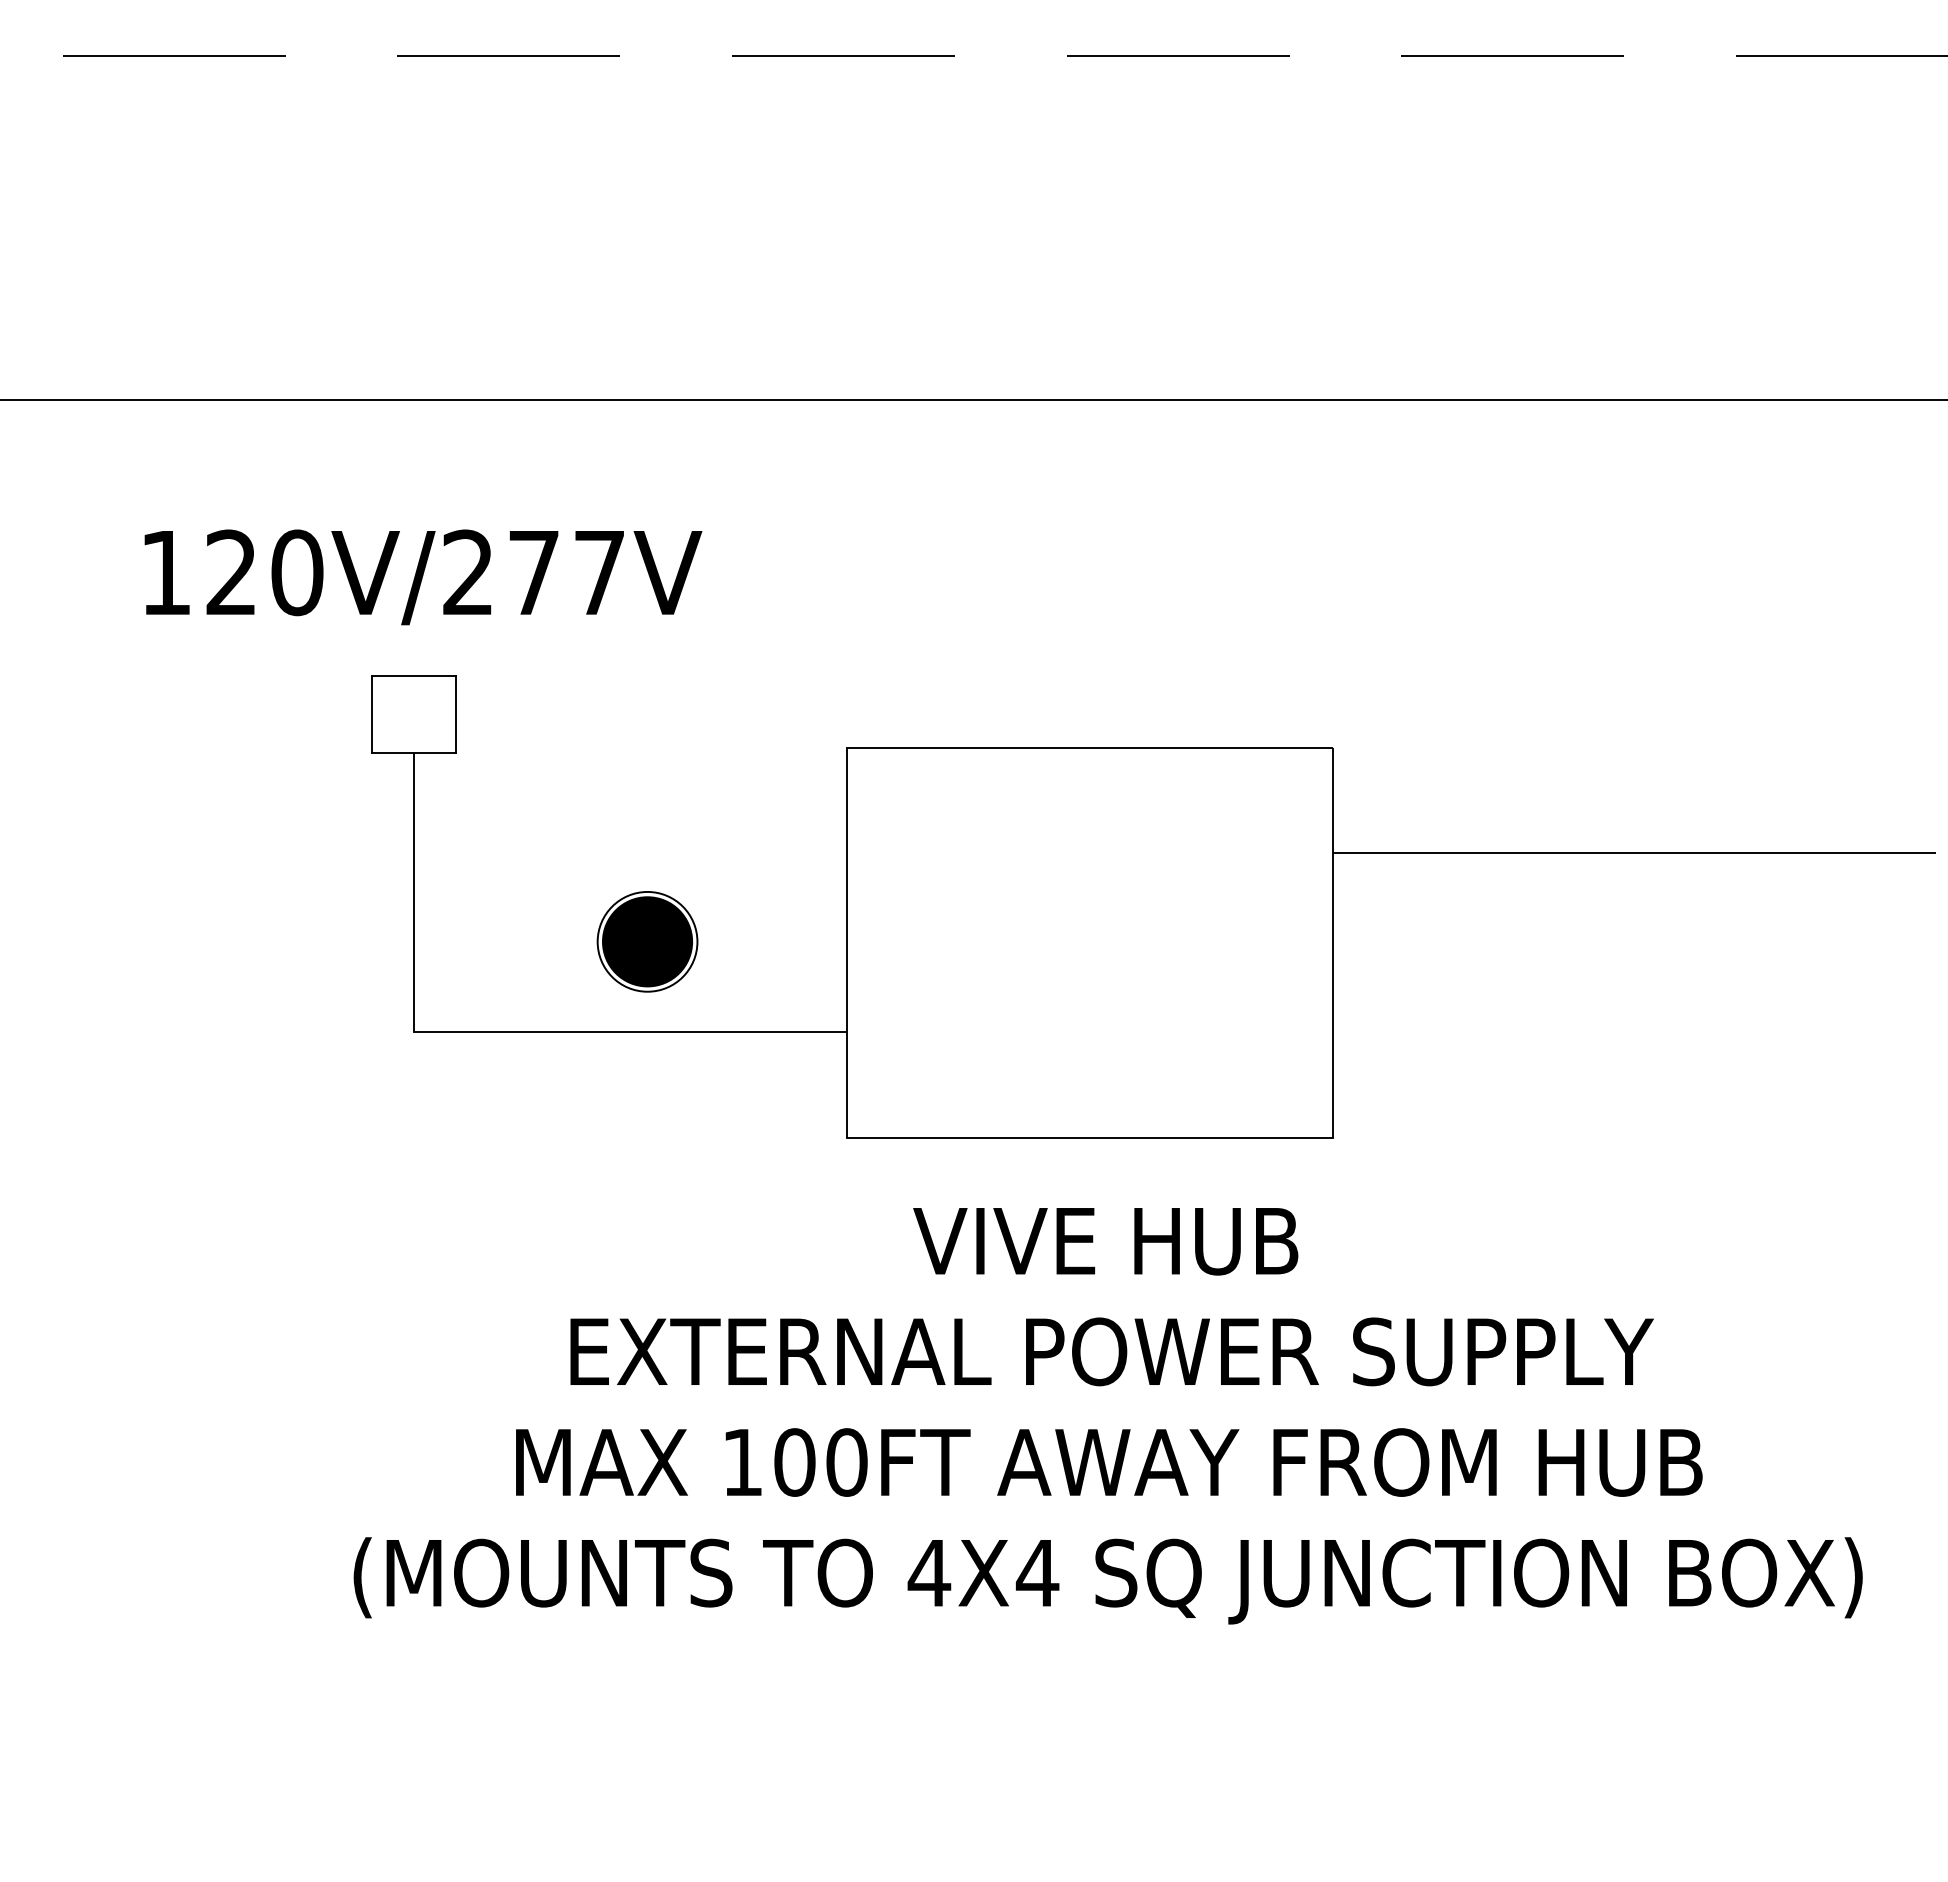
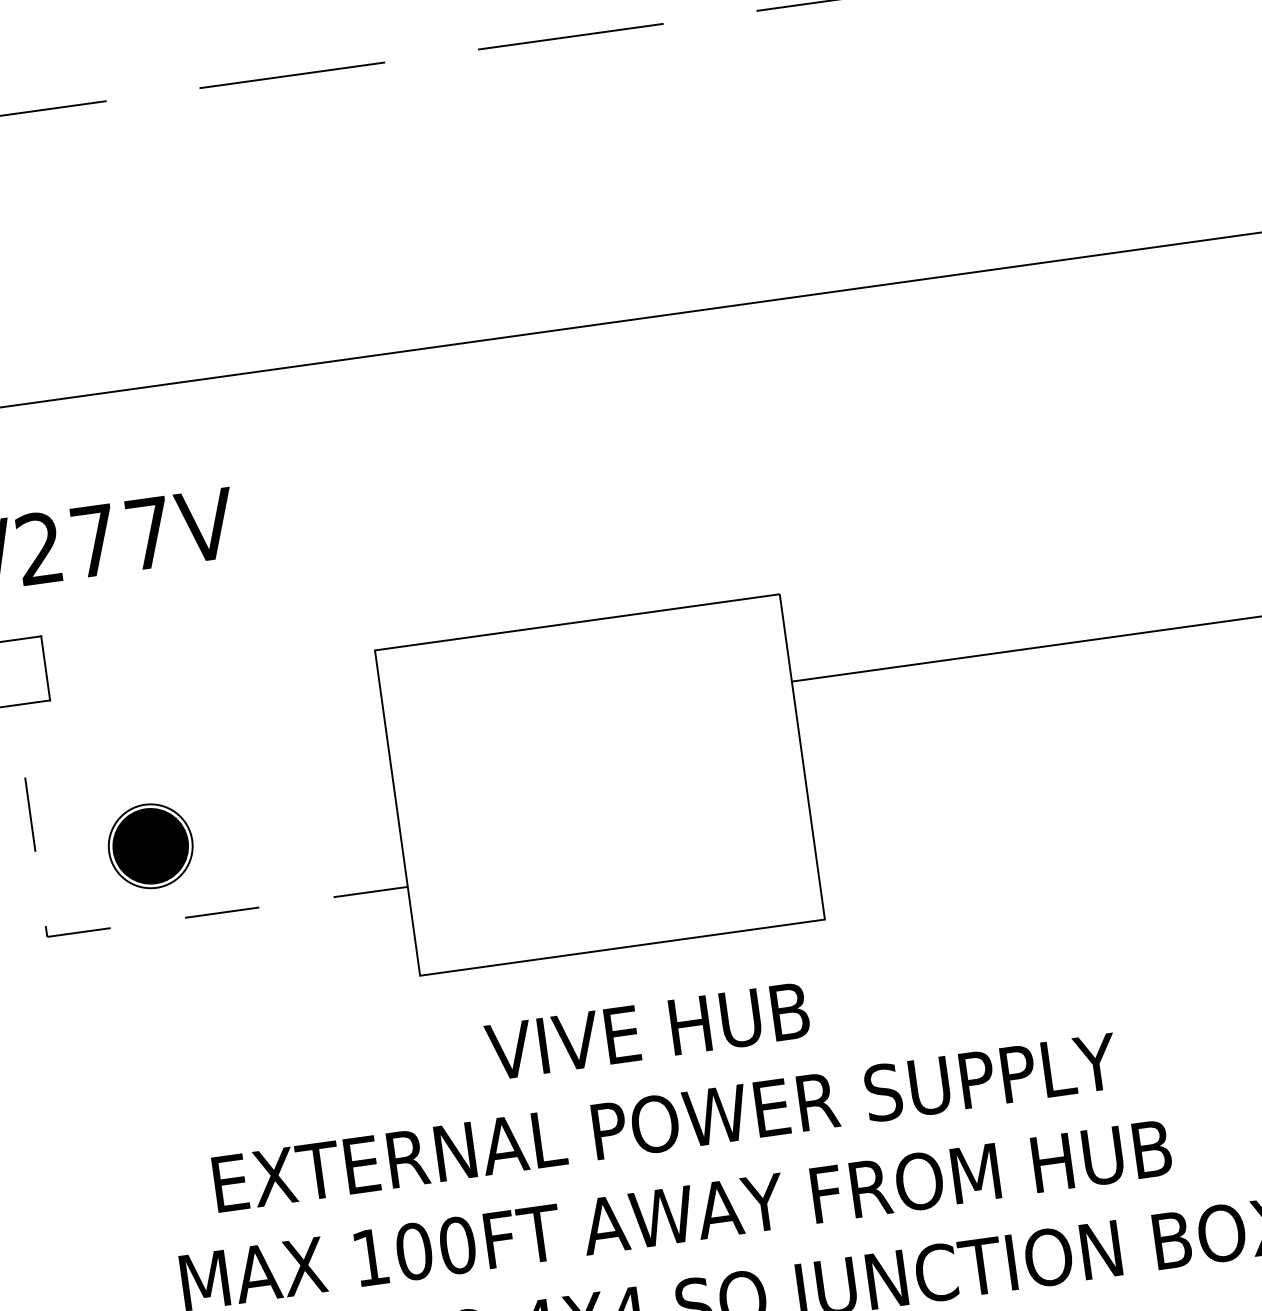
part: (647, 941) -> (150, 846), moved
line: (490, 1031) -> (111, 927), solid -> dashed

